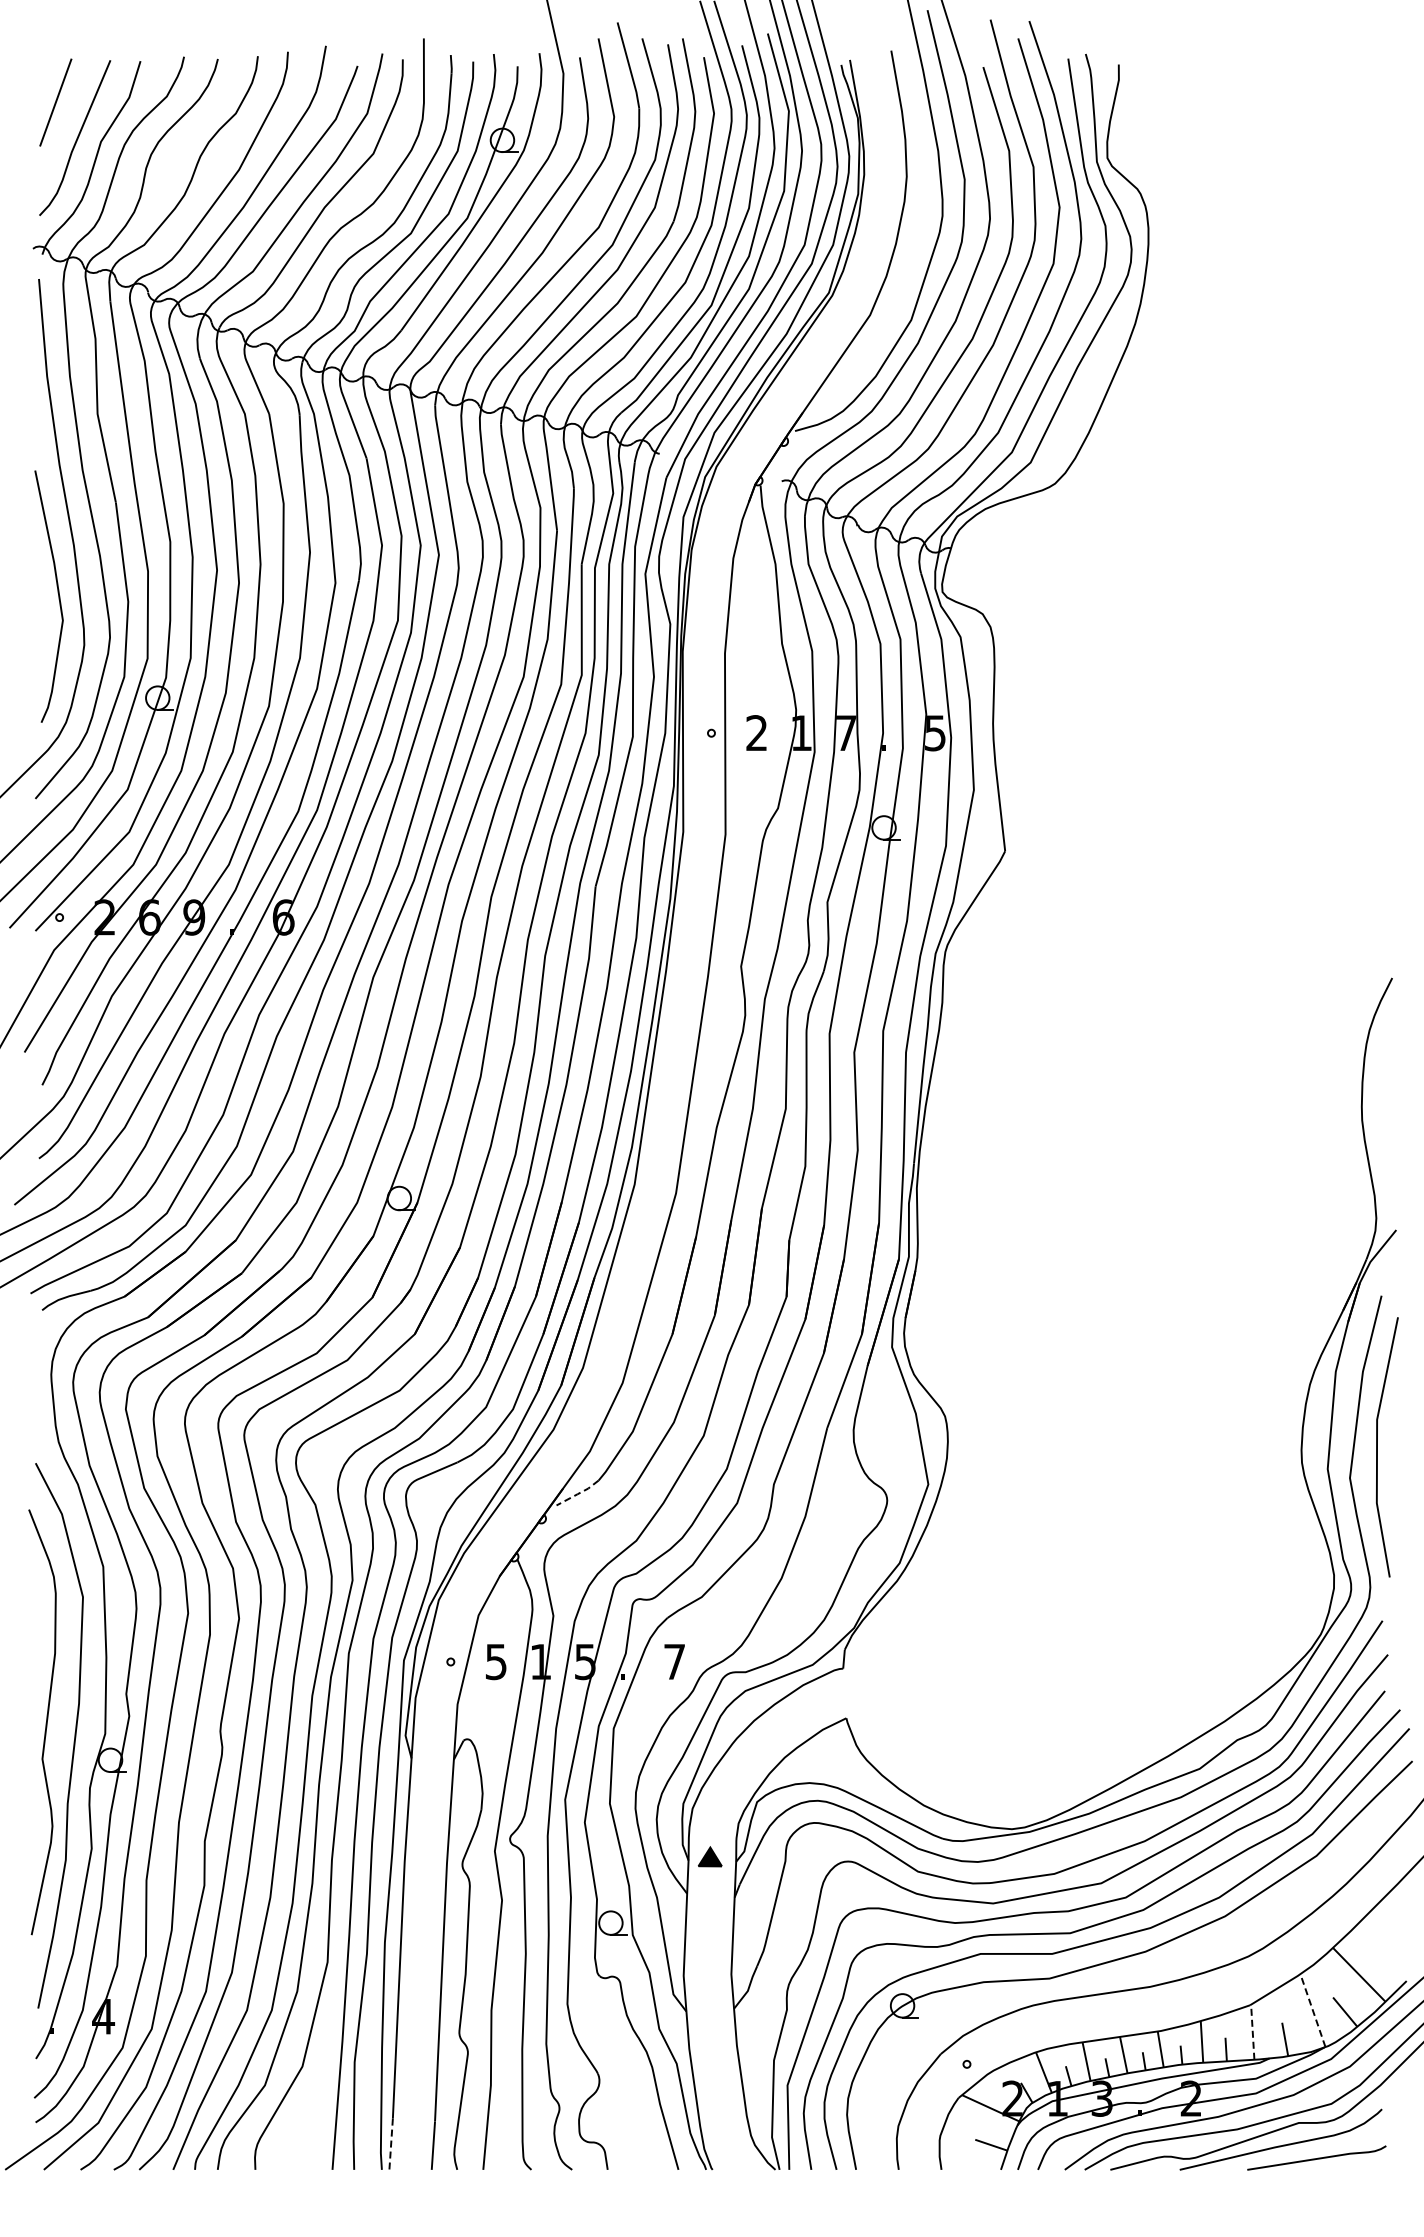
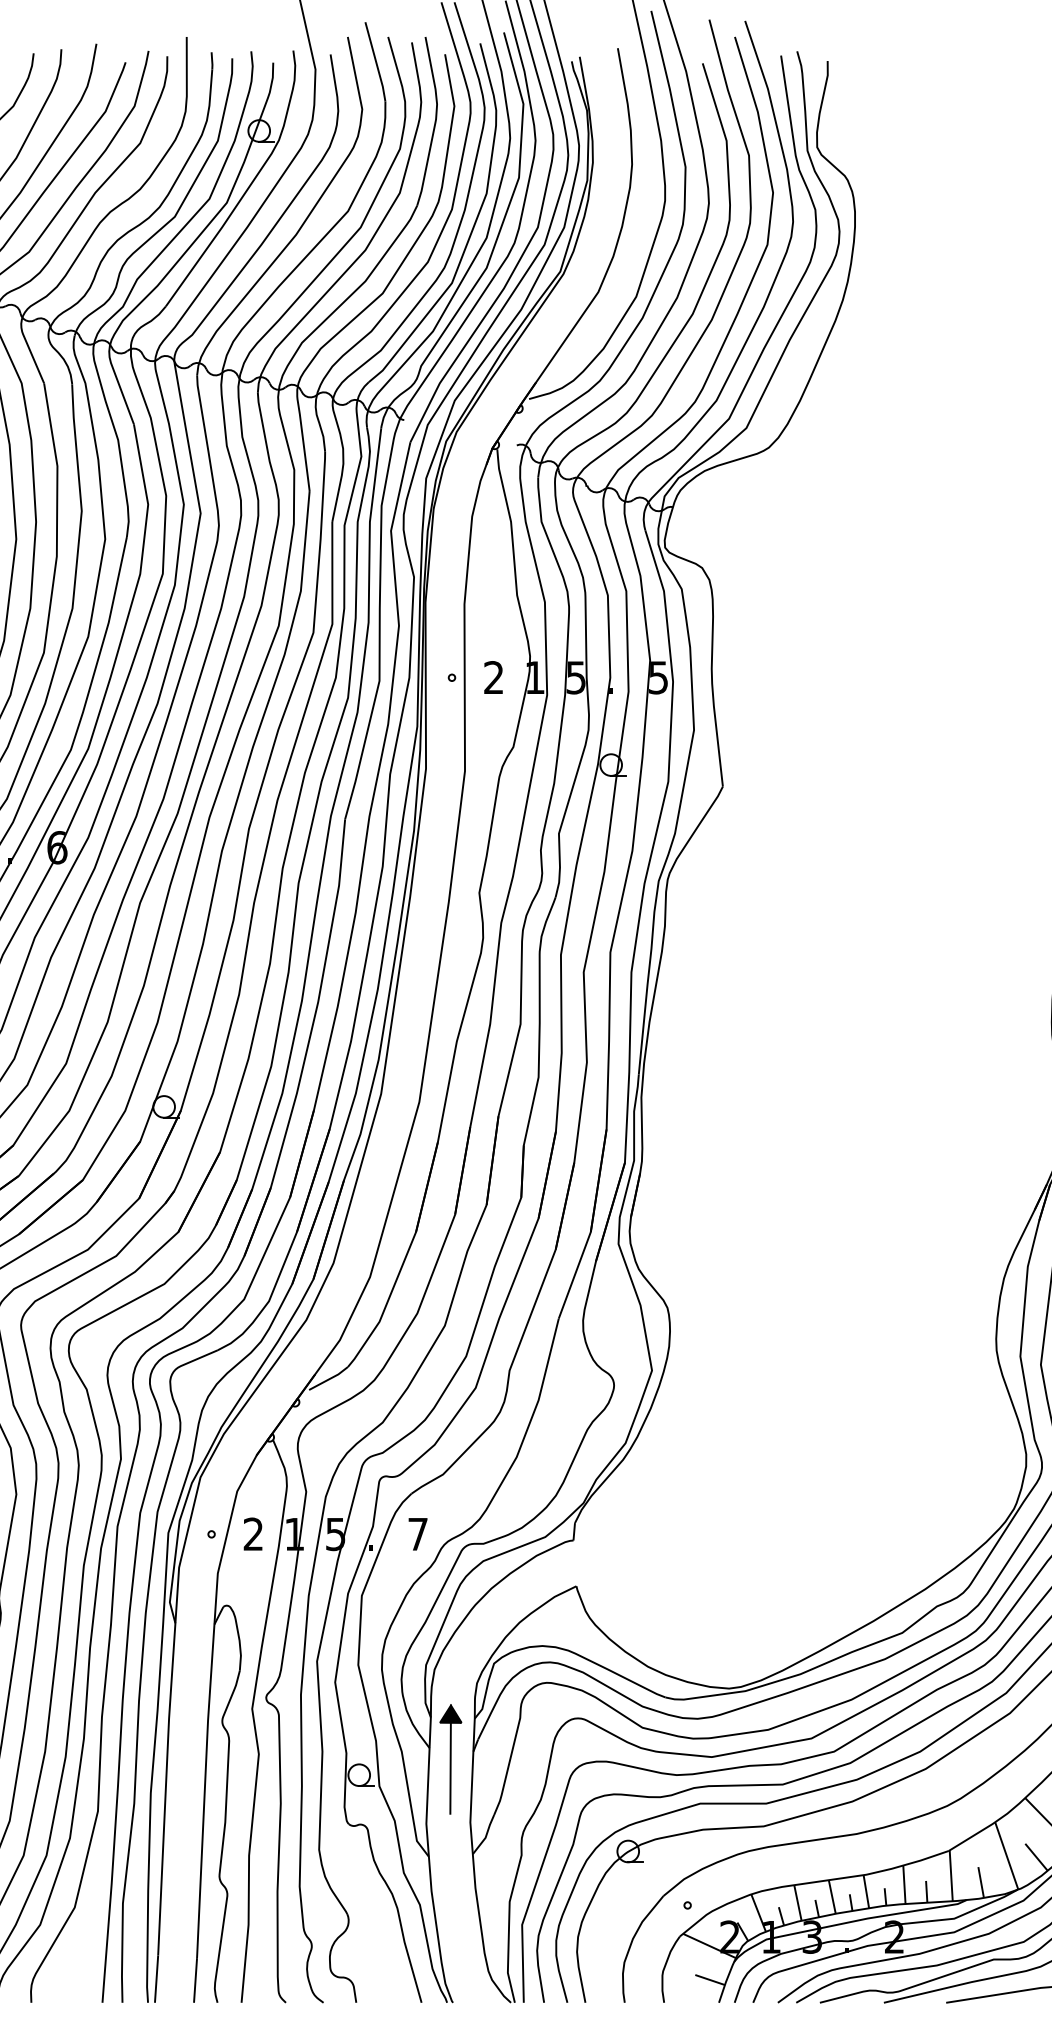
text: (845, 733) -> (575, 678), 7 -> 5
line: (578, 1493) -> (329, 1378), dashed -> solid
text: (495, 1661) -> (252, 1533), 5 -> 2
line: (709, 1905) -> (450, 1758), added
line: (1312, 2010) -> (1006, 1855), dashed -> solid
line: (1252, 2032) -> (950, 1876), dashed -> solid
line: (391, 2144) -> (156, 1979), dashed -> solid

